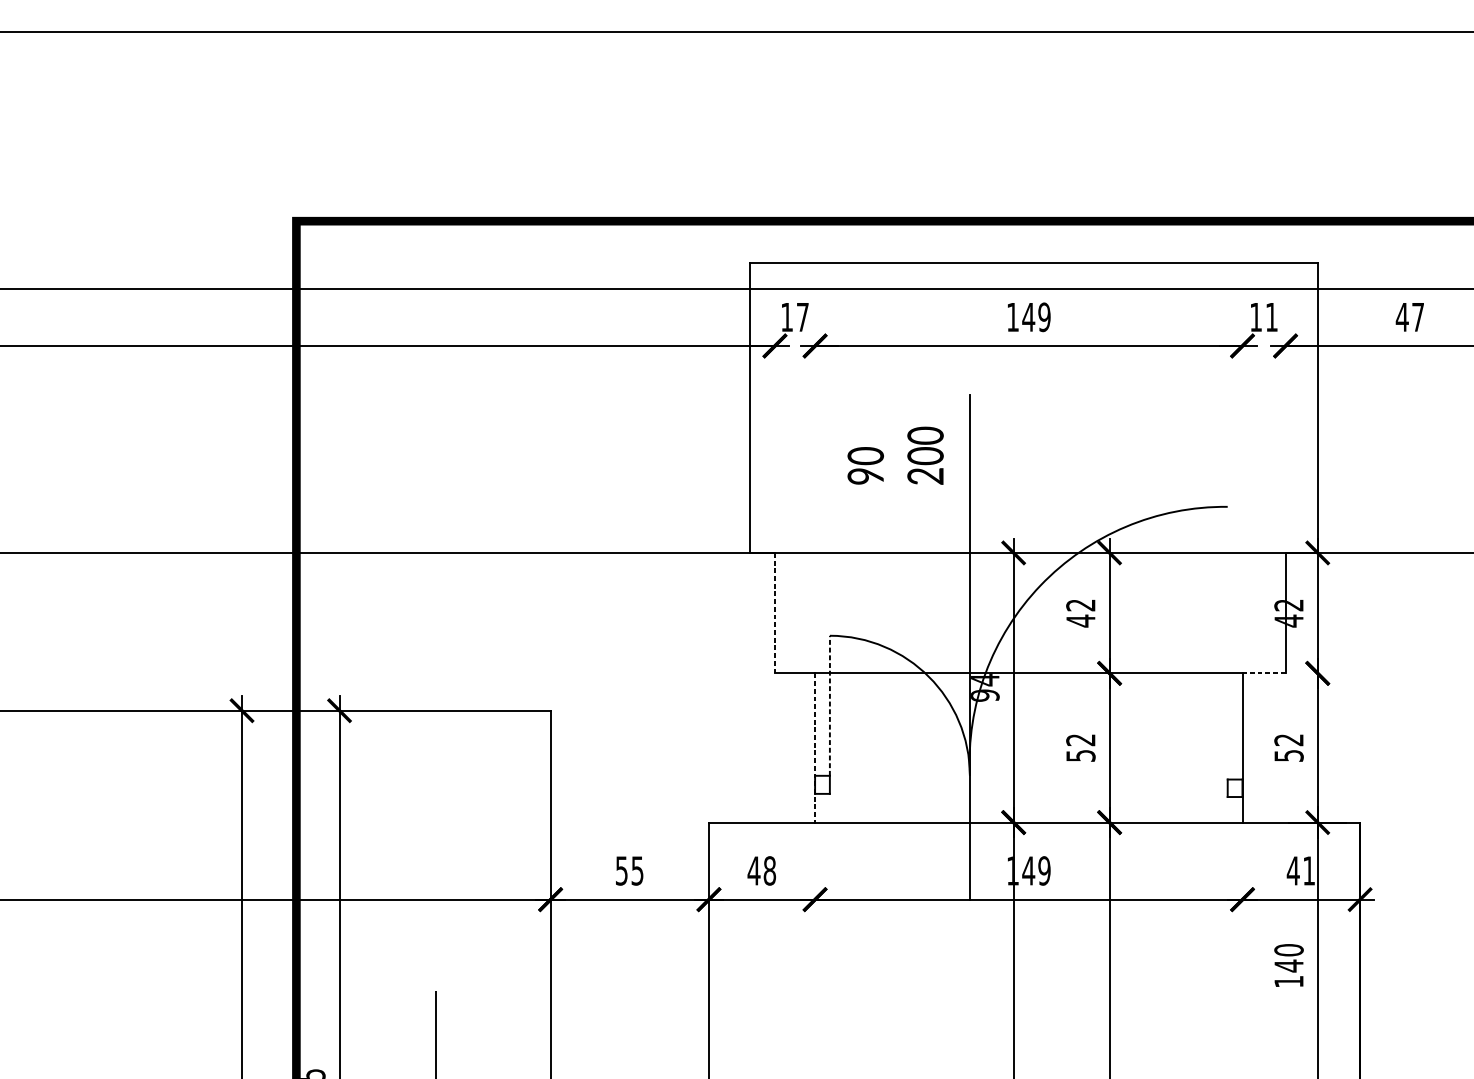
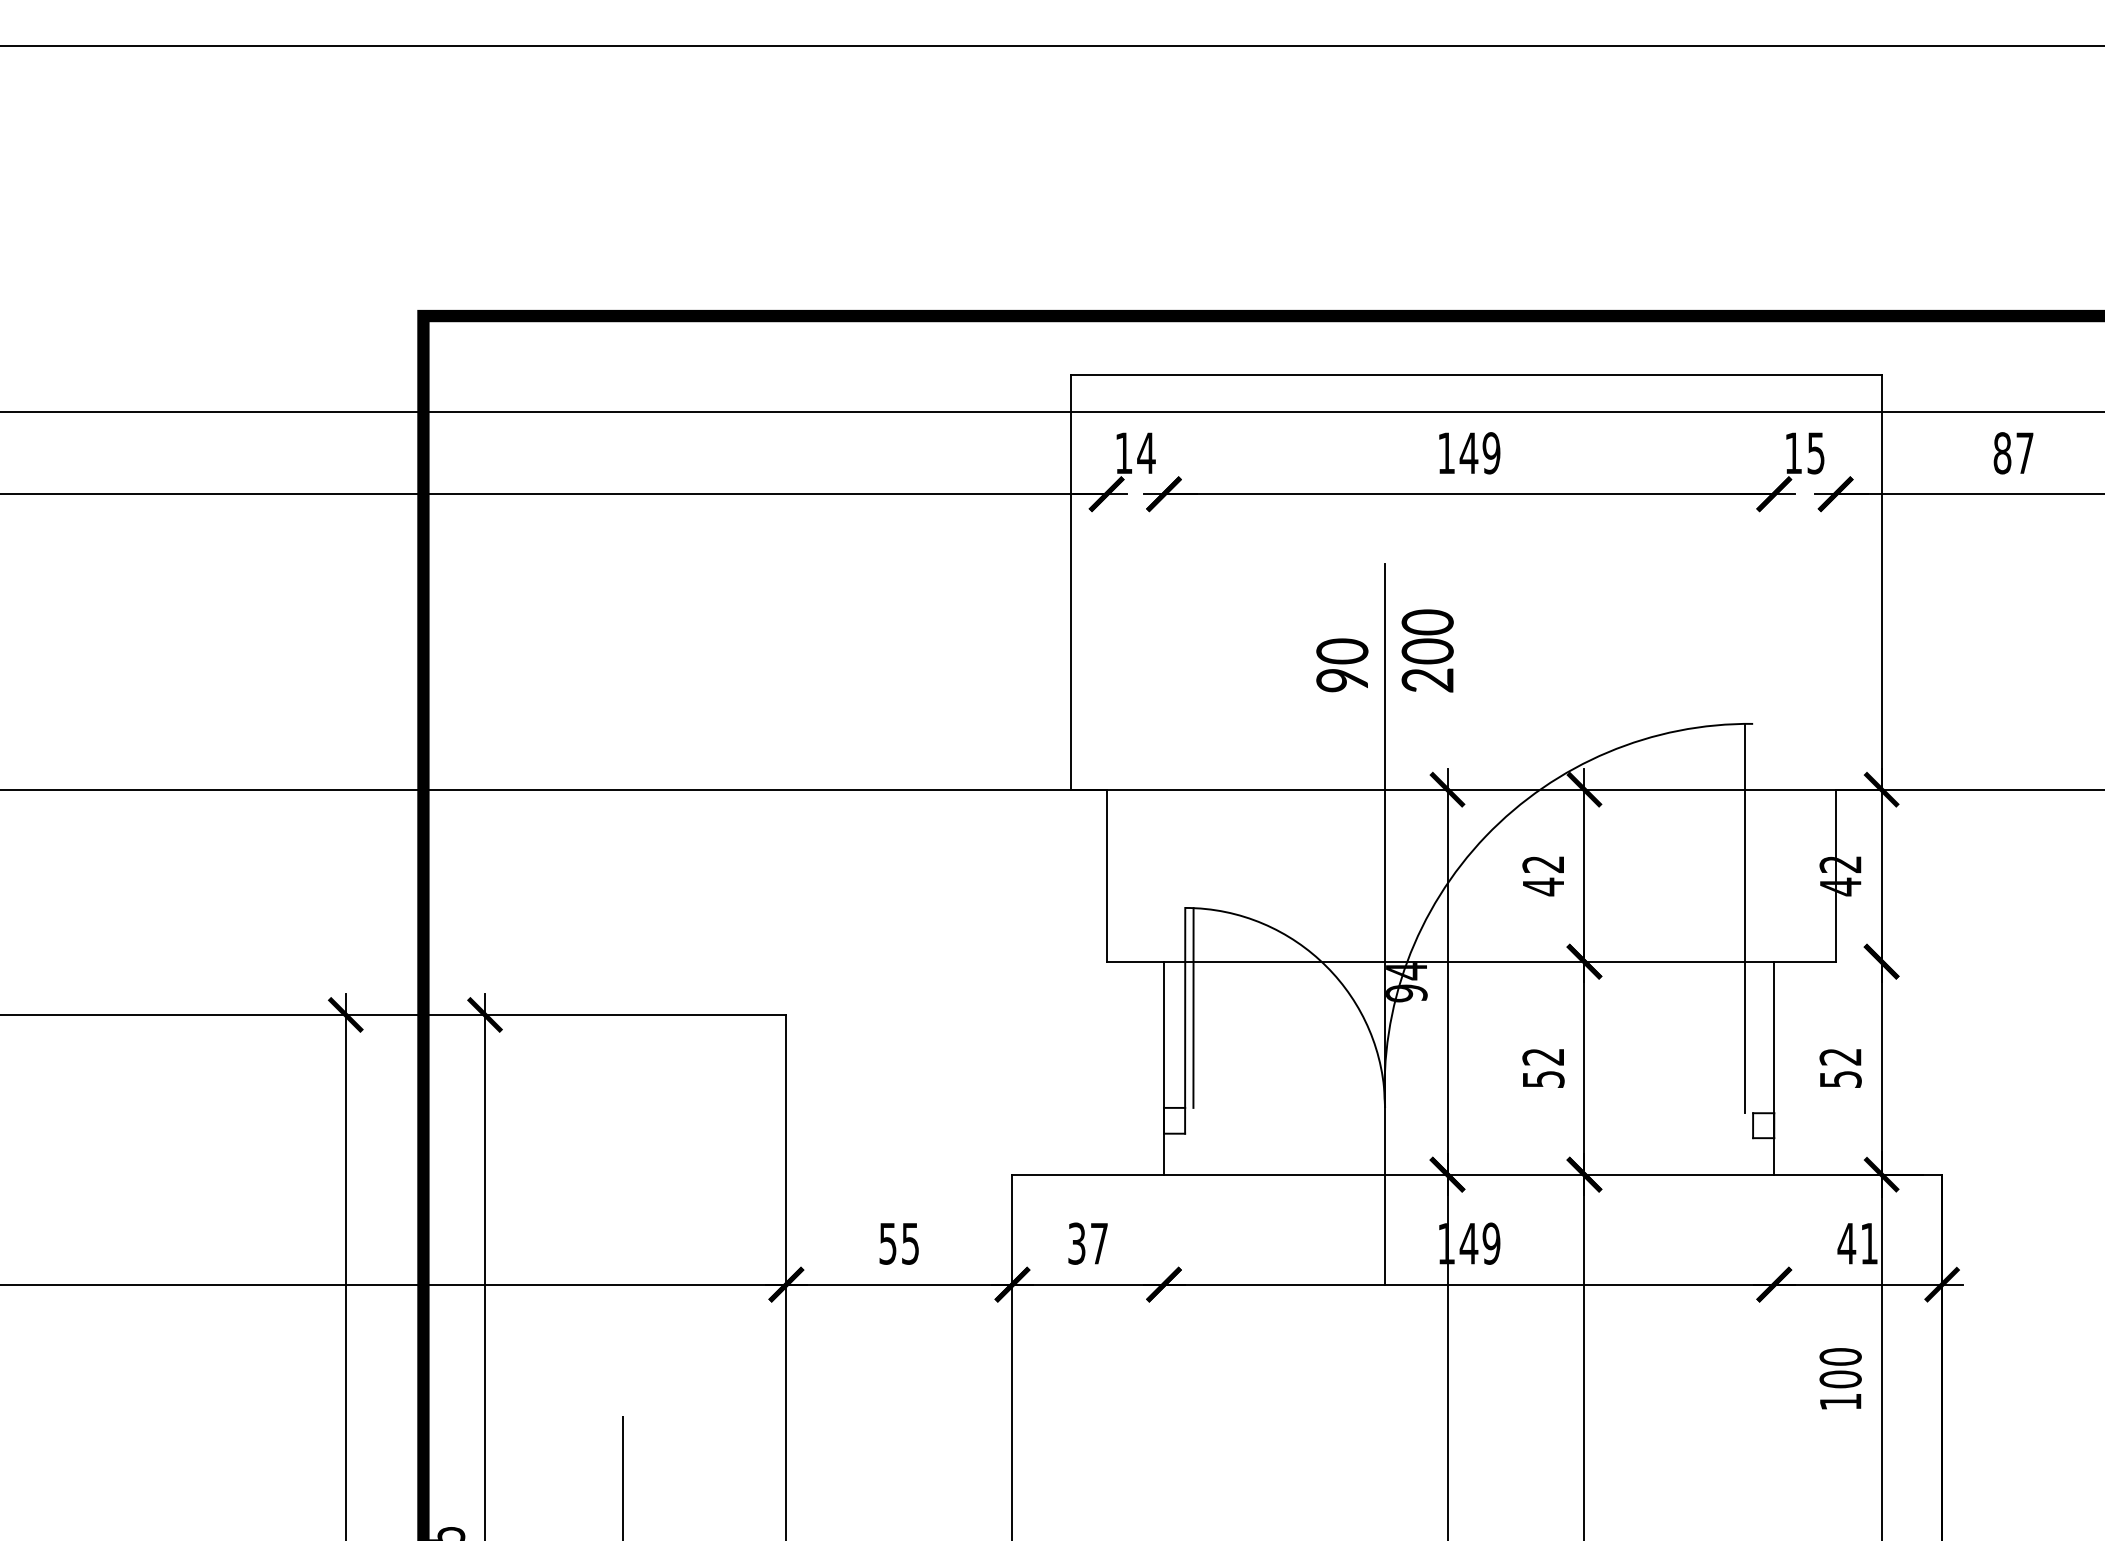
text: (802, 316) -> (1146, 452), 17 -> 14
text: (1271, 317) -> (1815, 453), 11 -> 15
text: (1402, 317) -> (2002, 453), 47 -> 87
text: (895, 455) -> (1384, 650), moved
line: (774, 613) -> (1106, 875), dashed -> solid
line: (1221, 643) -> (1744, 918), added
line: (1263, 673) -> (1804, 961), dashed -> solid
line: (830, 705) -> (1185, 1007), dashed -> solid
line: (835, 705) -> (1193, 1007), added
line: (815, 748) -> (1164, 1068), dashed -> solid
text: (761, 870) -> (1087, 1243), 48 -> 37
text: (1288, 966) -> (1840, 1379), 140 -> 100

